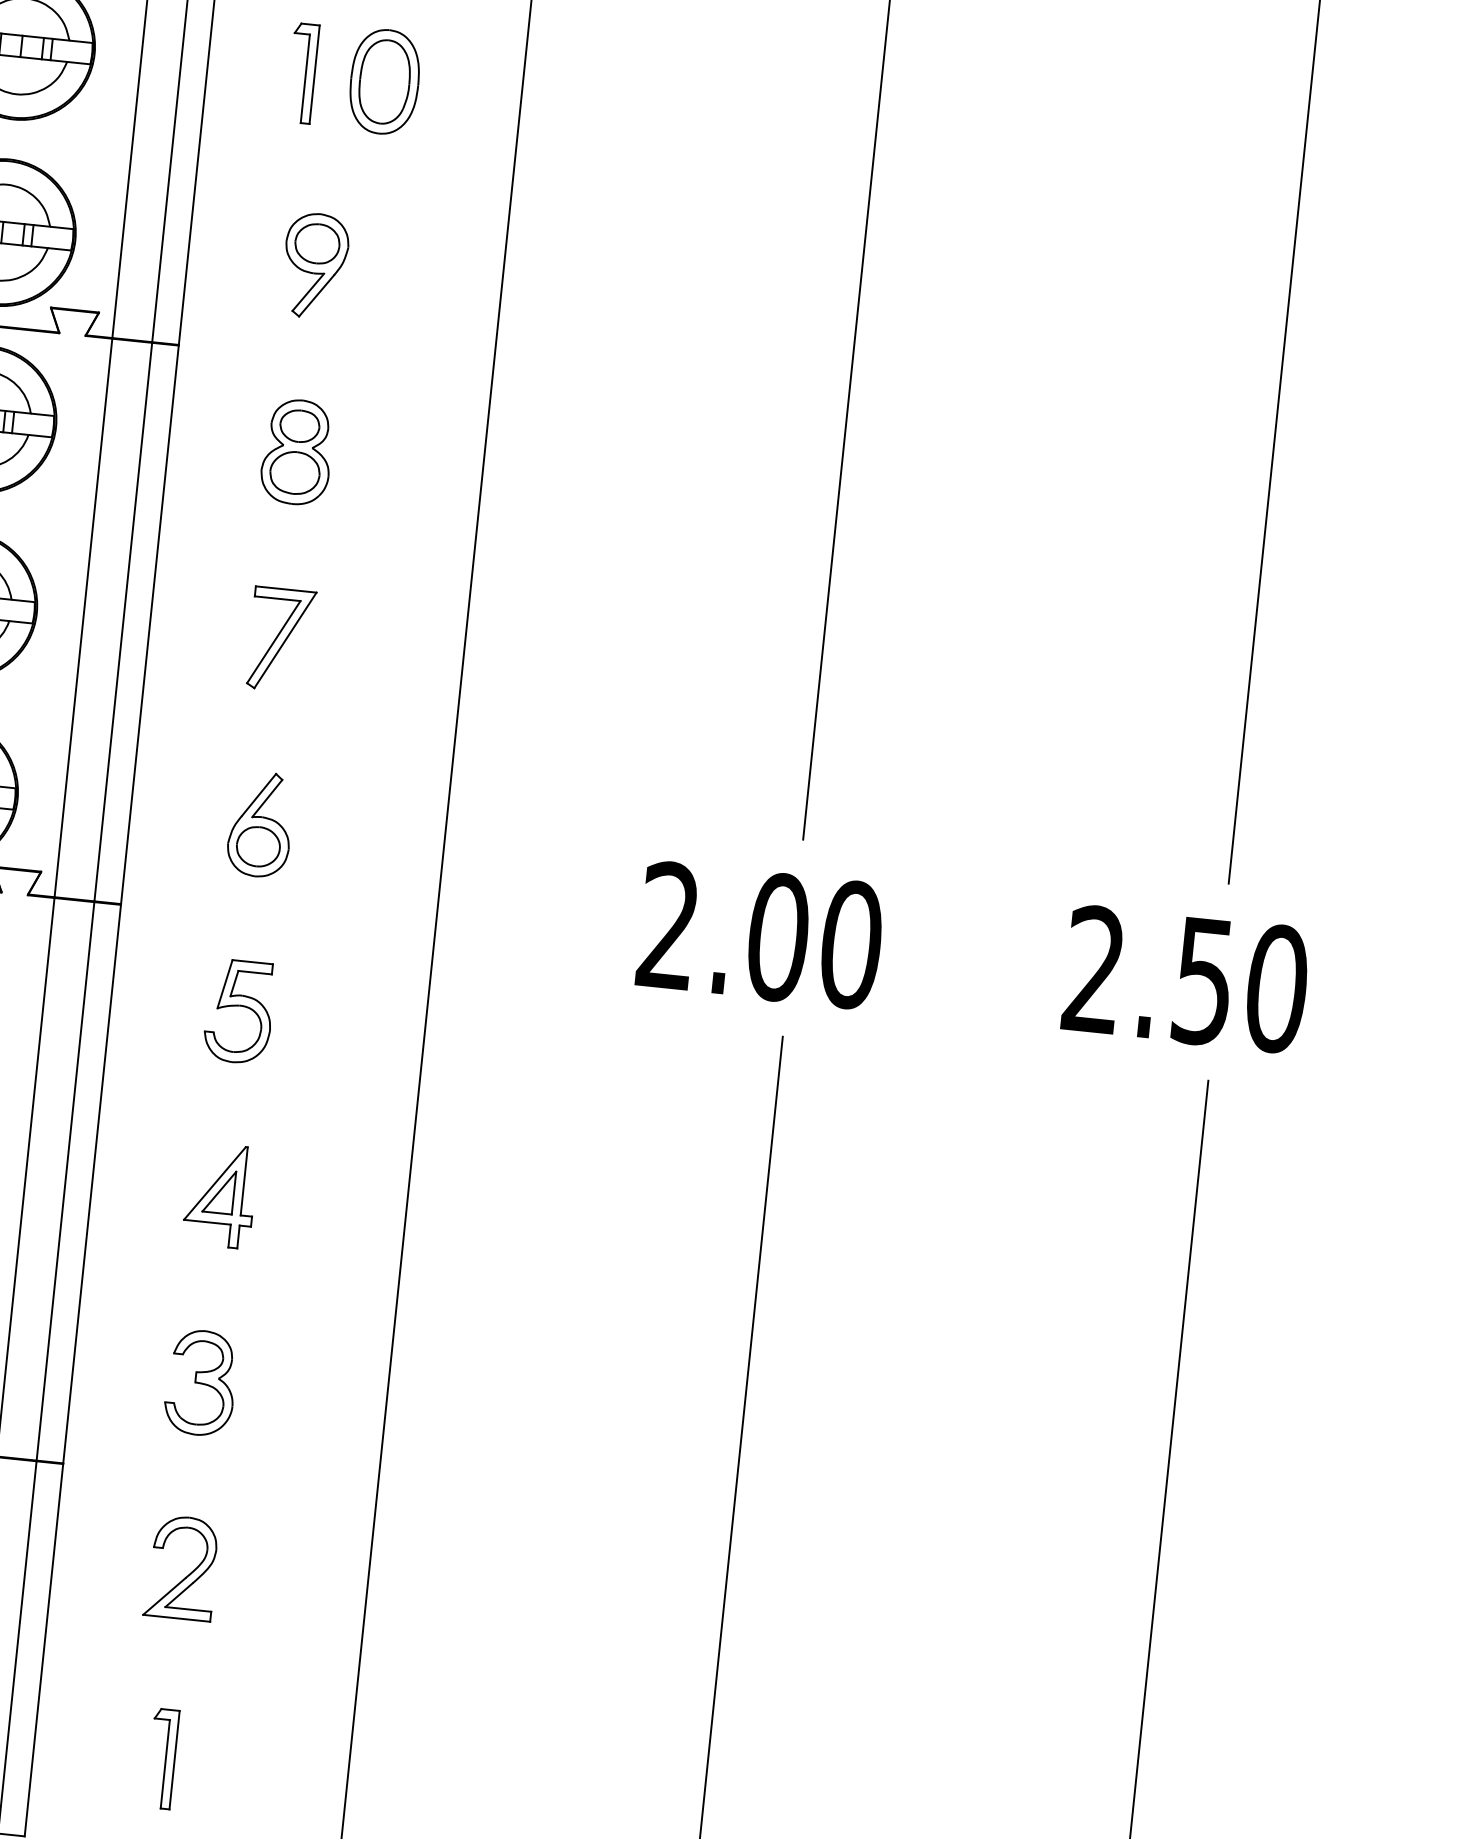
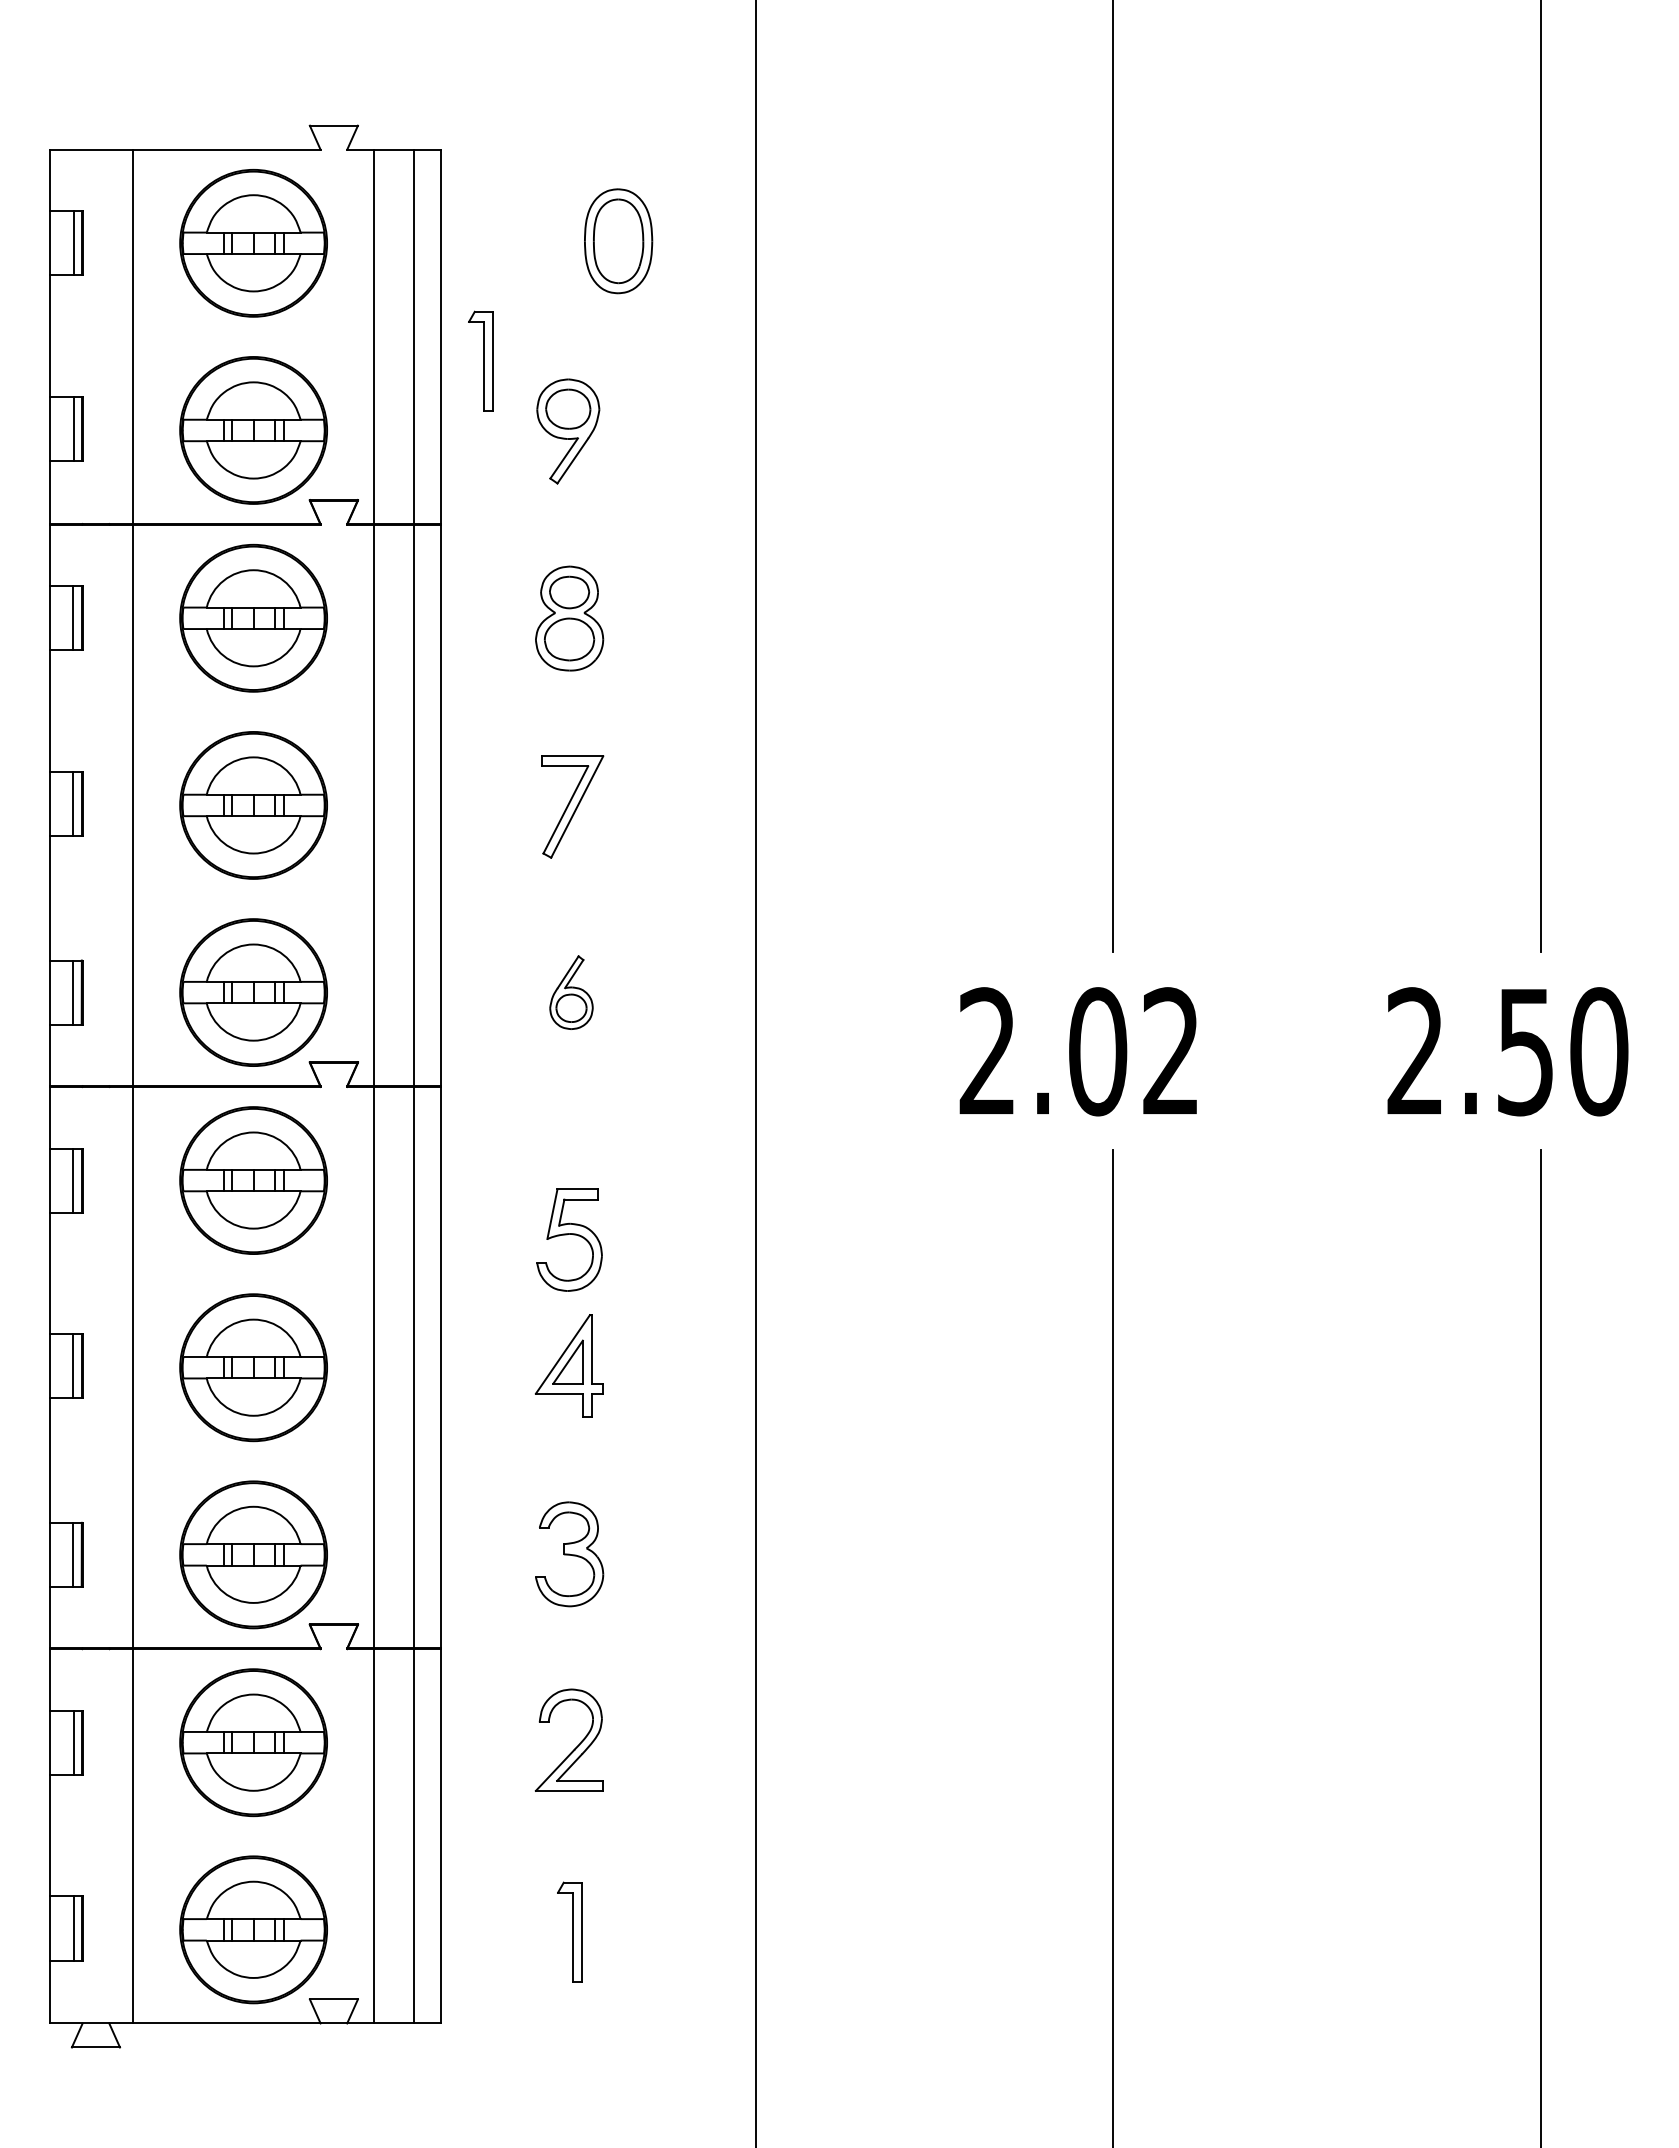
part: (302, 72) -> (480, 360), moved
part: (260, 824) -> (571, 992), size x0.7
text: (851, 944) -> (1171, 1051), 2.00 -> 2.02
part: (239, 1011) -> (569, 1239), moved

